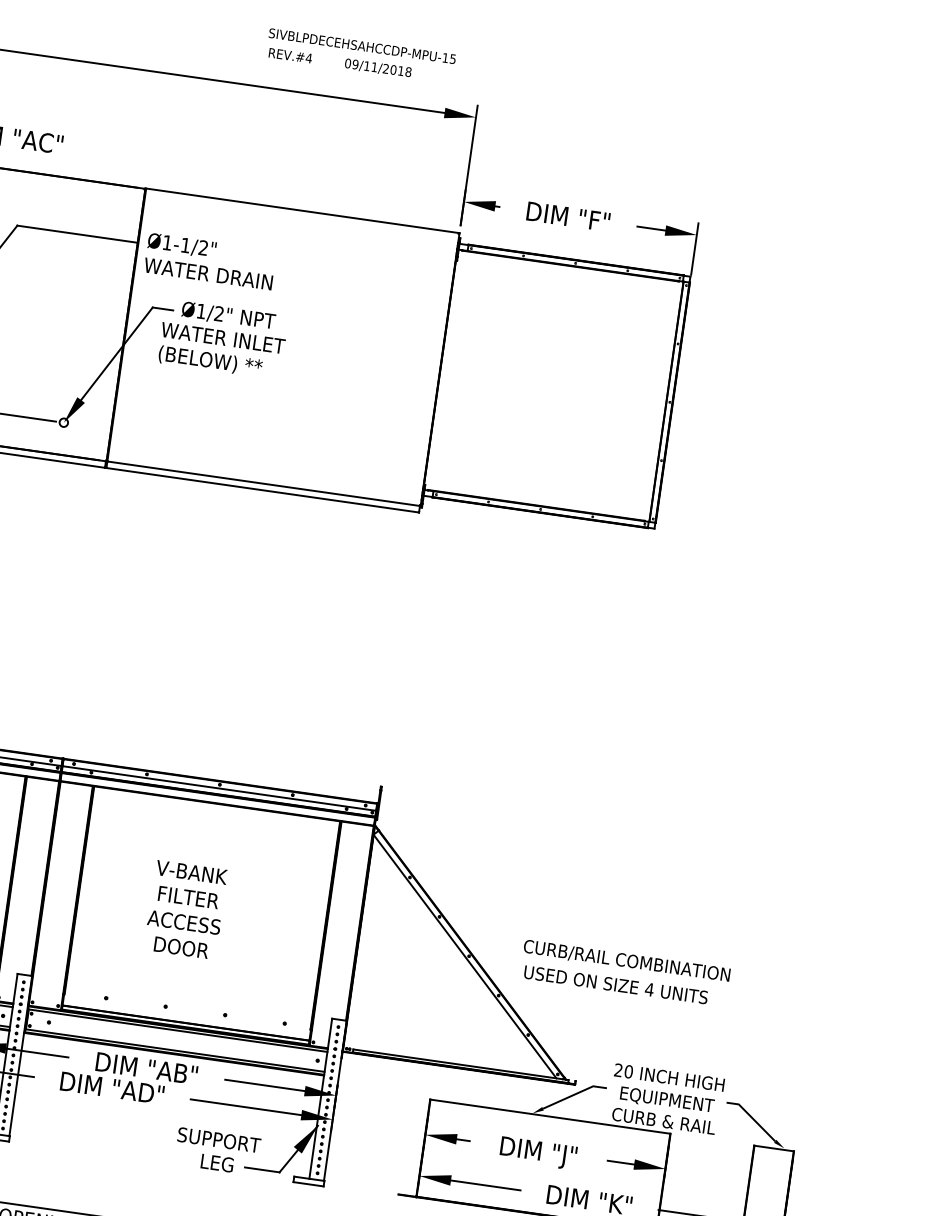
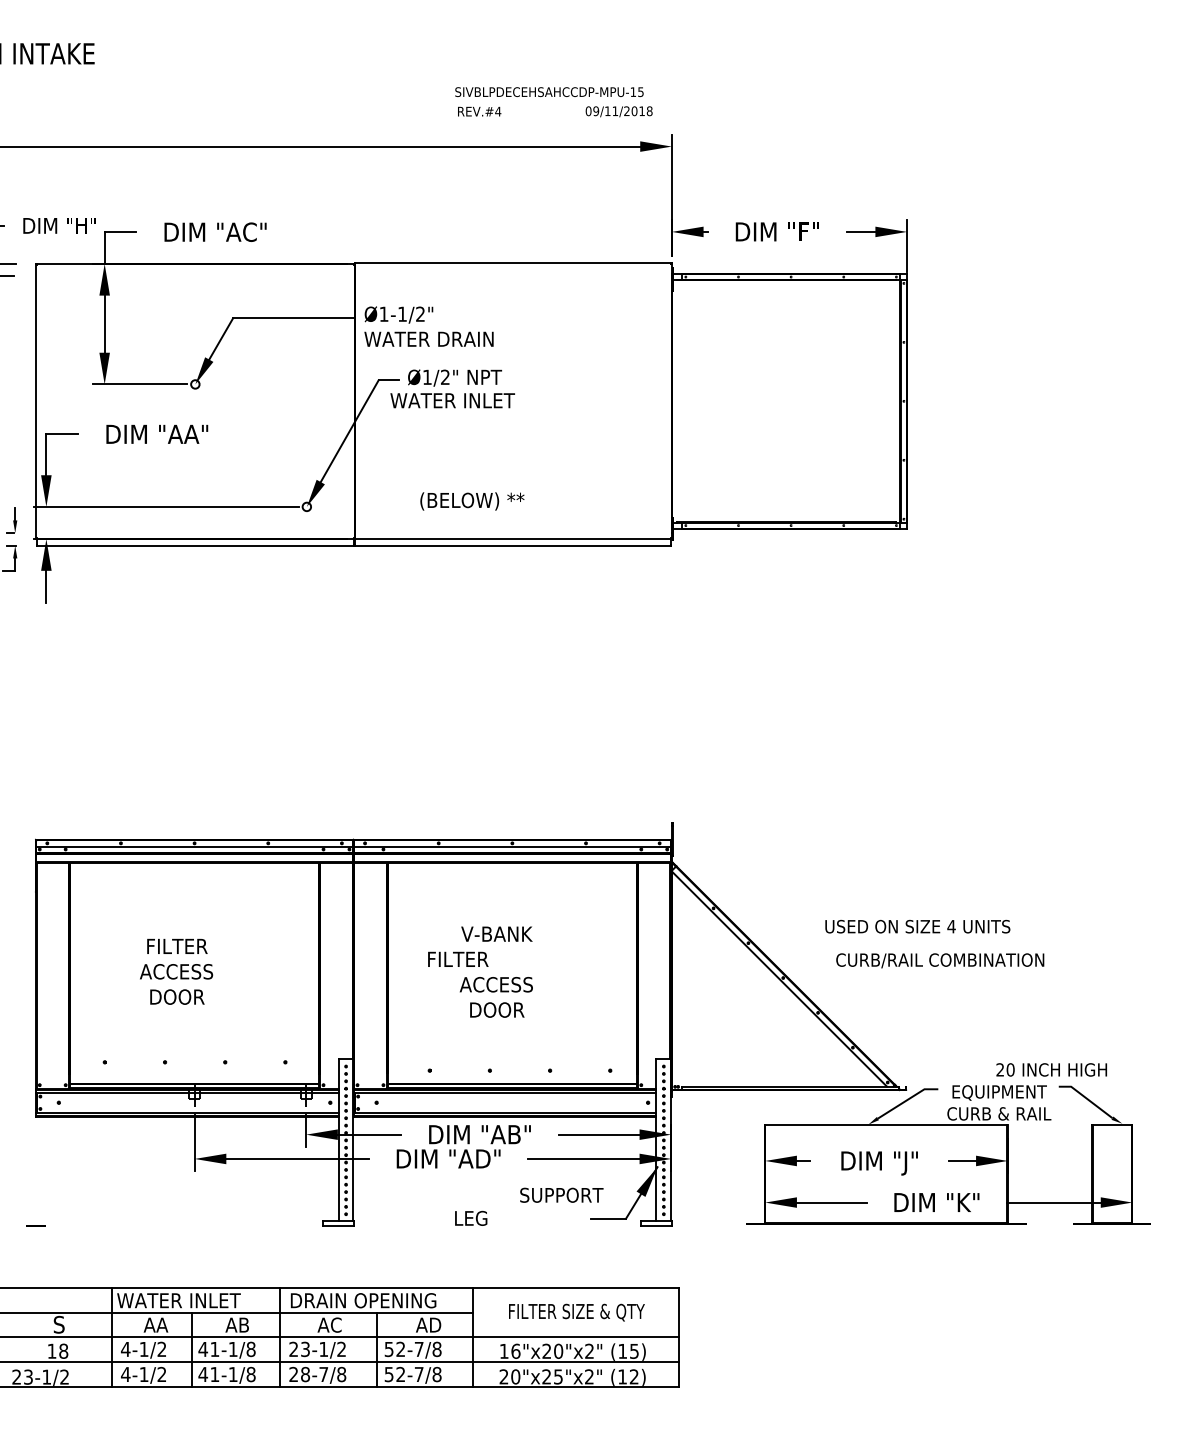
text: (377, 67) -> (618, 111), moved
text: (210, 361) -> (472, 501), moved
text: (188, 896) -> (458, 958), moved
text: (615, 984) -> (917, 926), moved
text: (669, 1077) -> (1051, 1069), moved
text: (217, 1162) -> (471, 1217), moved

